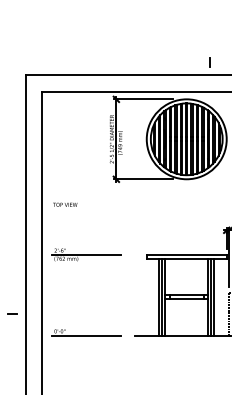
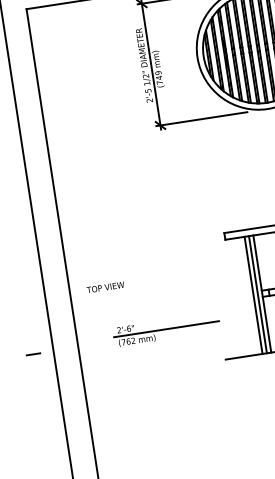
text: (65, 204) -> (105, 286), moved
part: (86, 254) -> (166, 329), moved
part: (86, 332) -> (150, 365), removed

